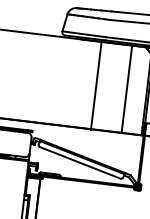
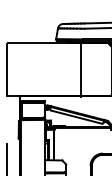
line: (127, 89) -> (99, 69), removed

